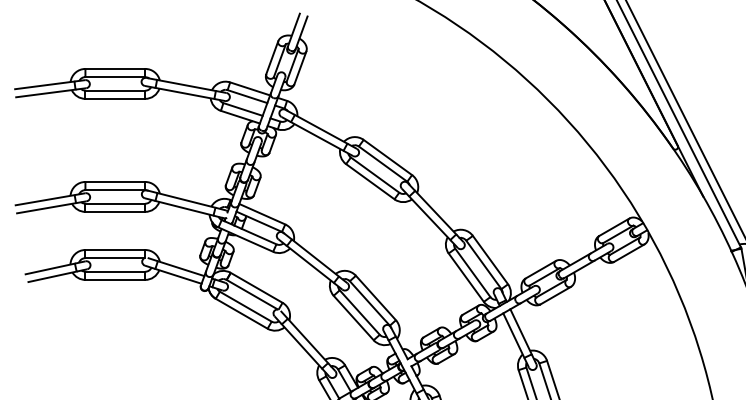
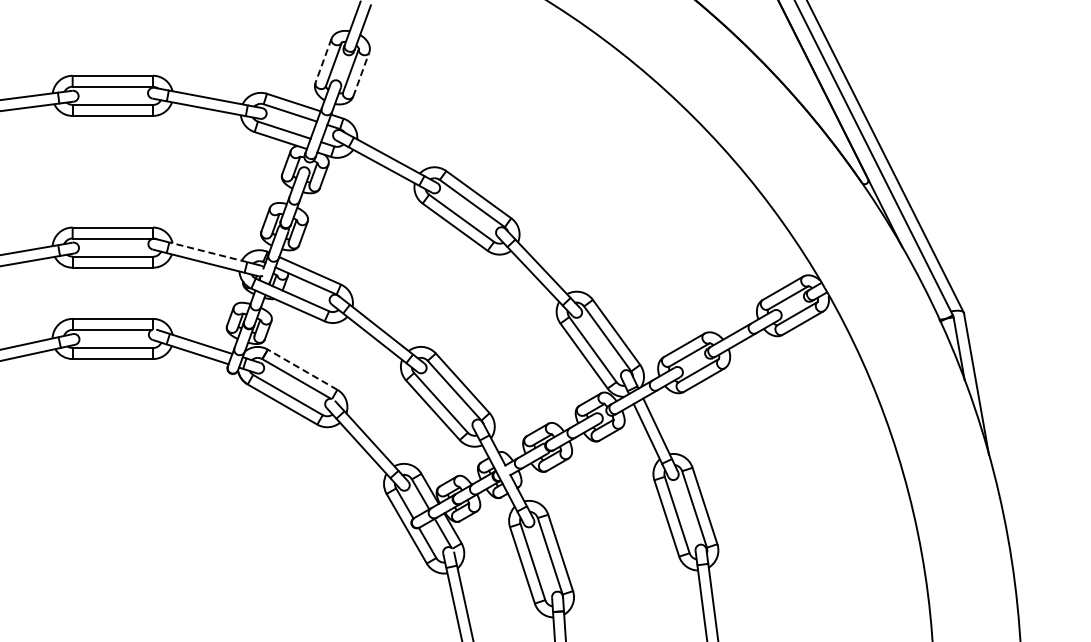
line: (272, 58) -> (323, 61), solid -> dashed
line: (300, 67) -> (361, 74), solid -> dashed
line: (185, 200) -> (207, 252), solid -> dashed
line: (256, 287) -> (302, 369), solid -> dashed

